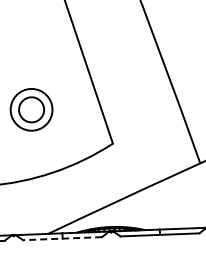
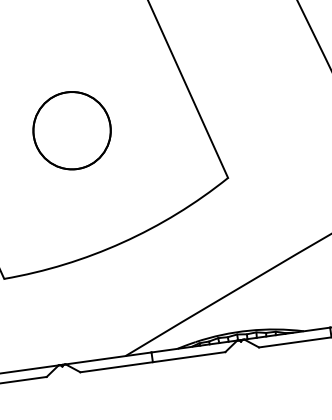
circle: (31, 109) -> (71, 130), size x1.67
line: (62, 238) -> (152, 361), dashed -> solid

